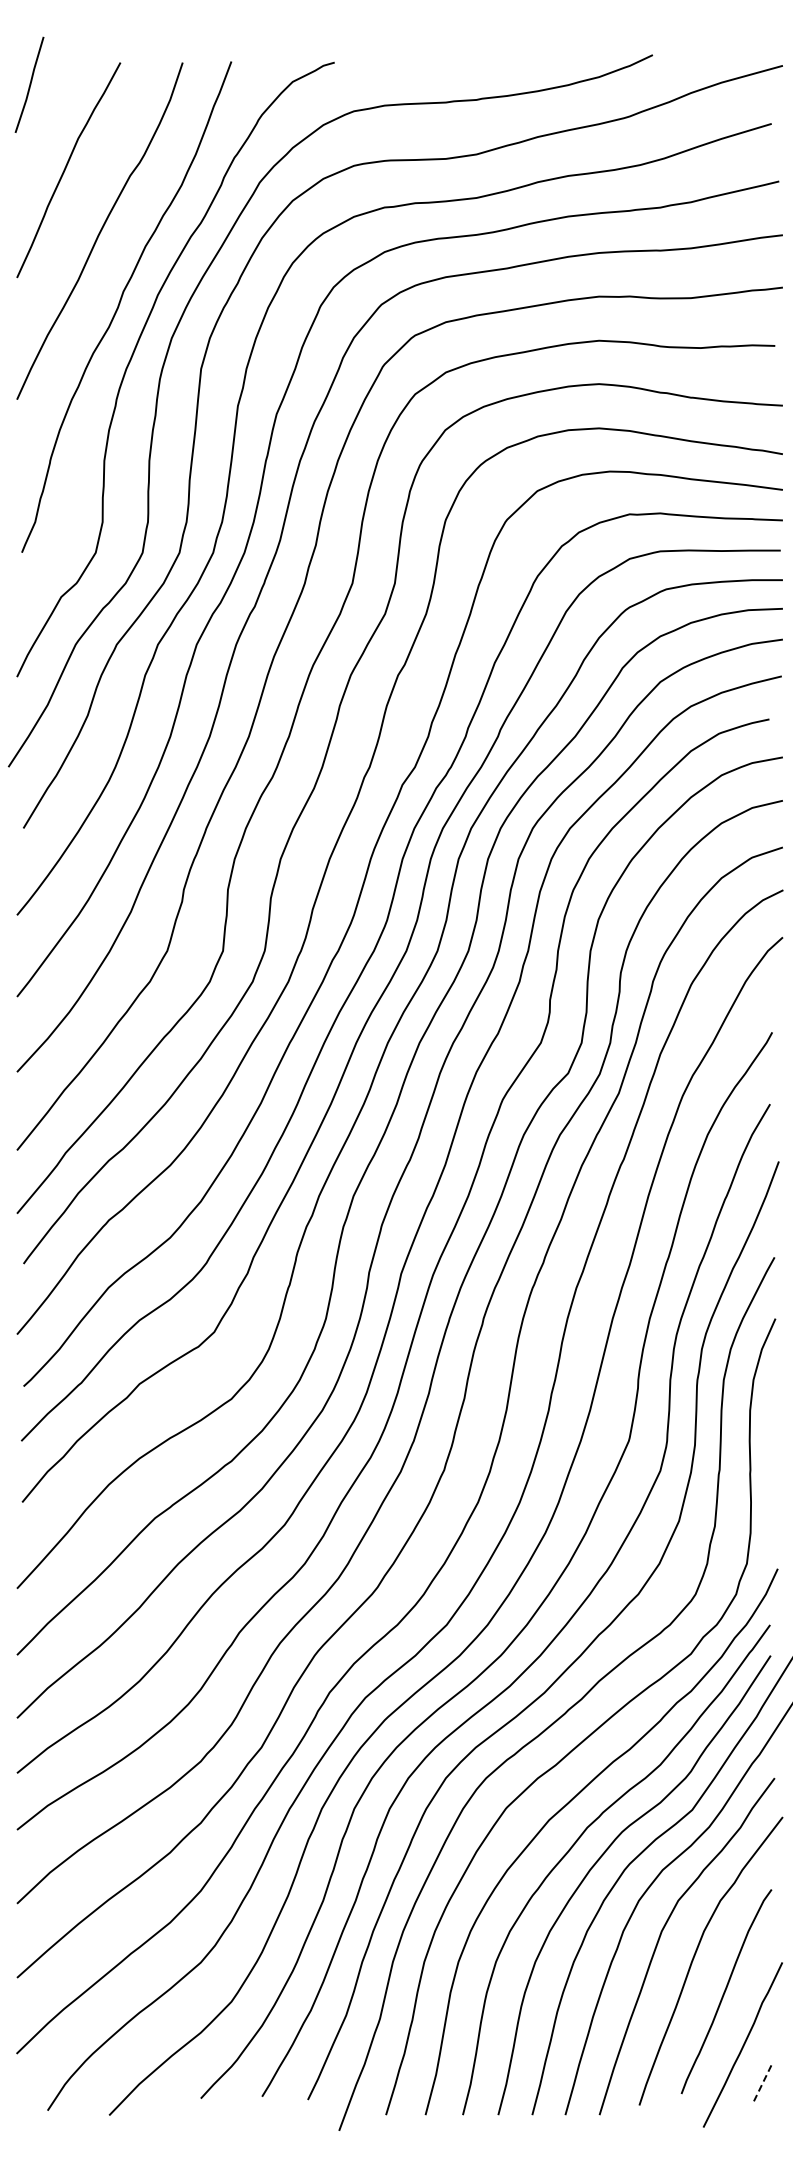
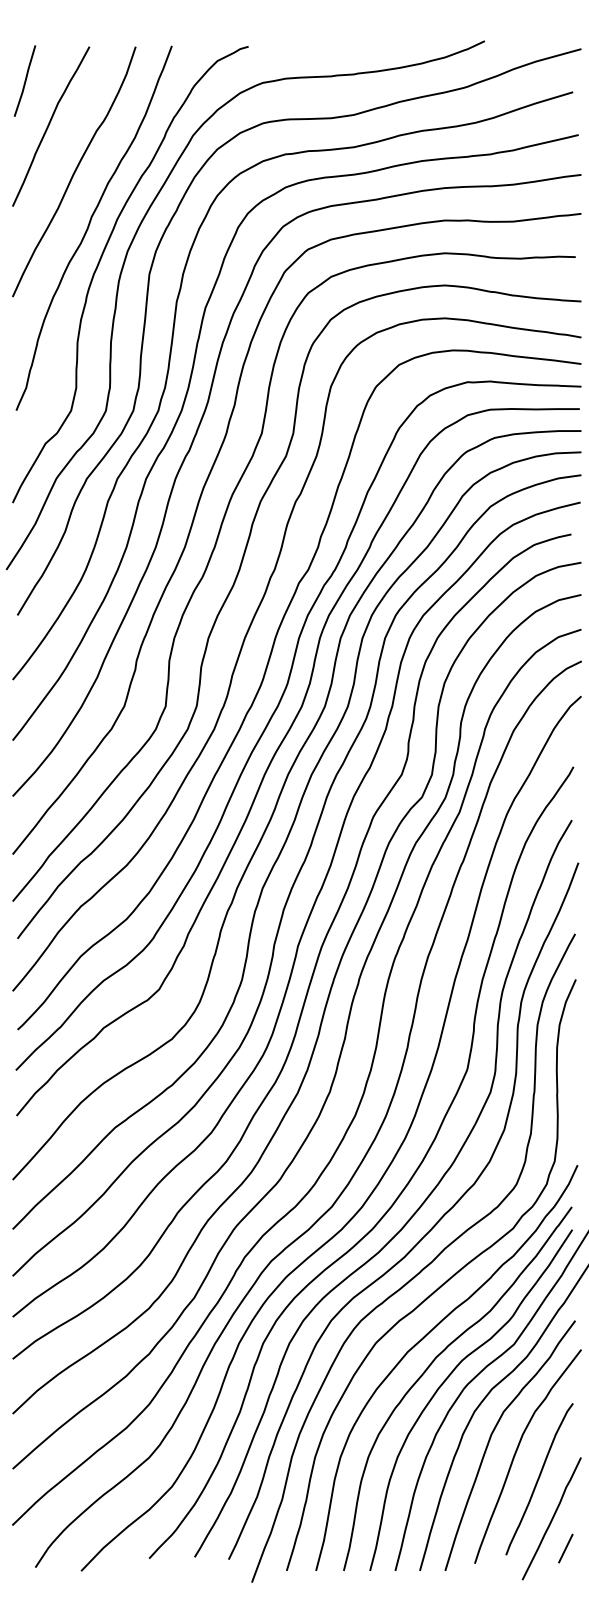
line: (29, 84) -> (24, 80), moved
line: (761, 2085) -> (565, 1548), dashed -> solid

